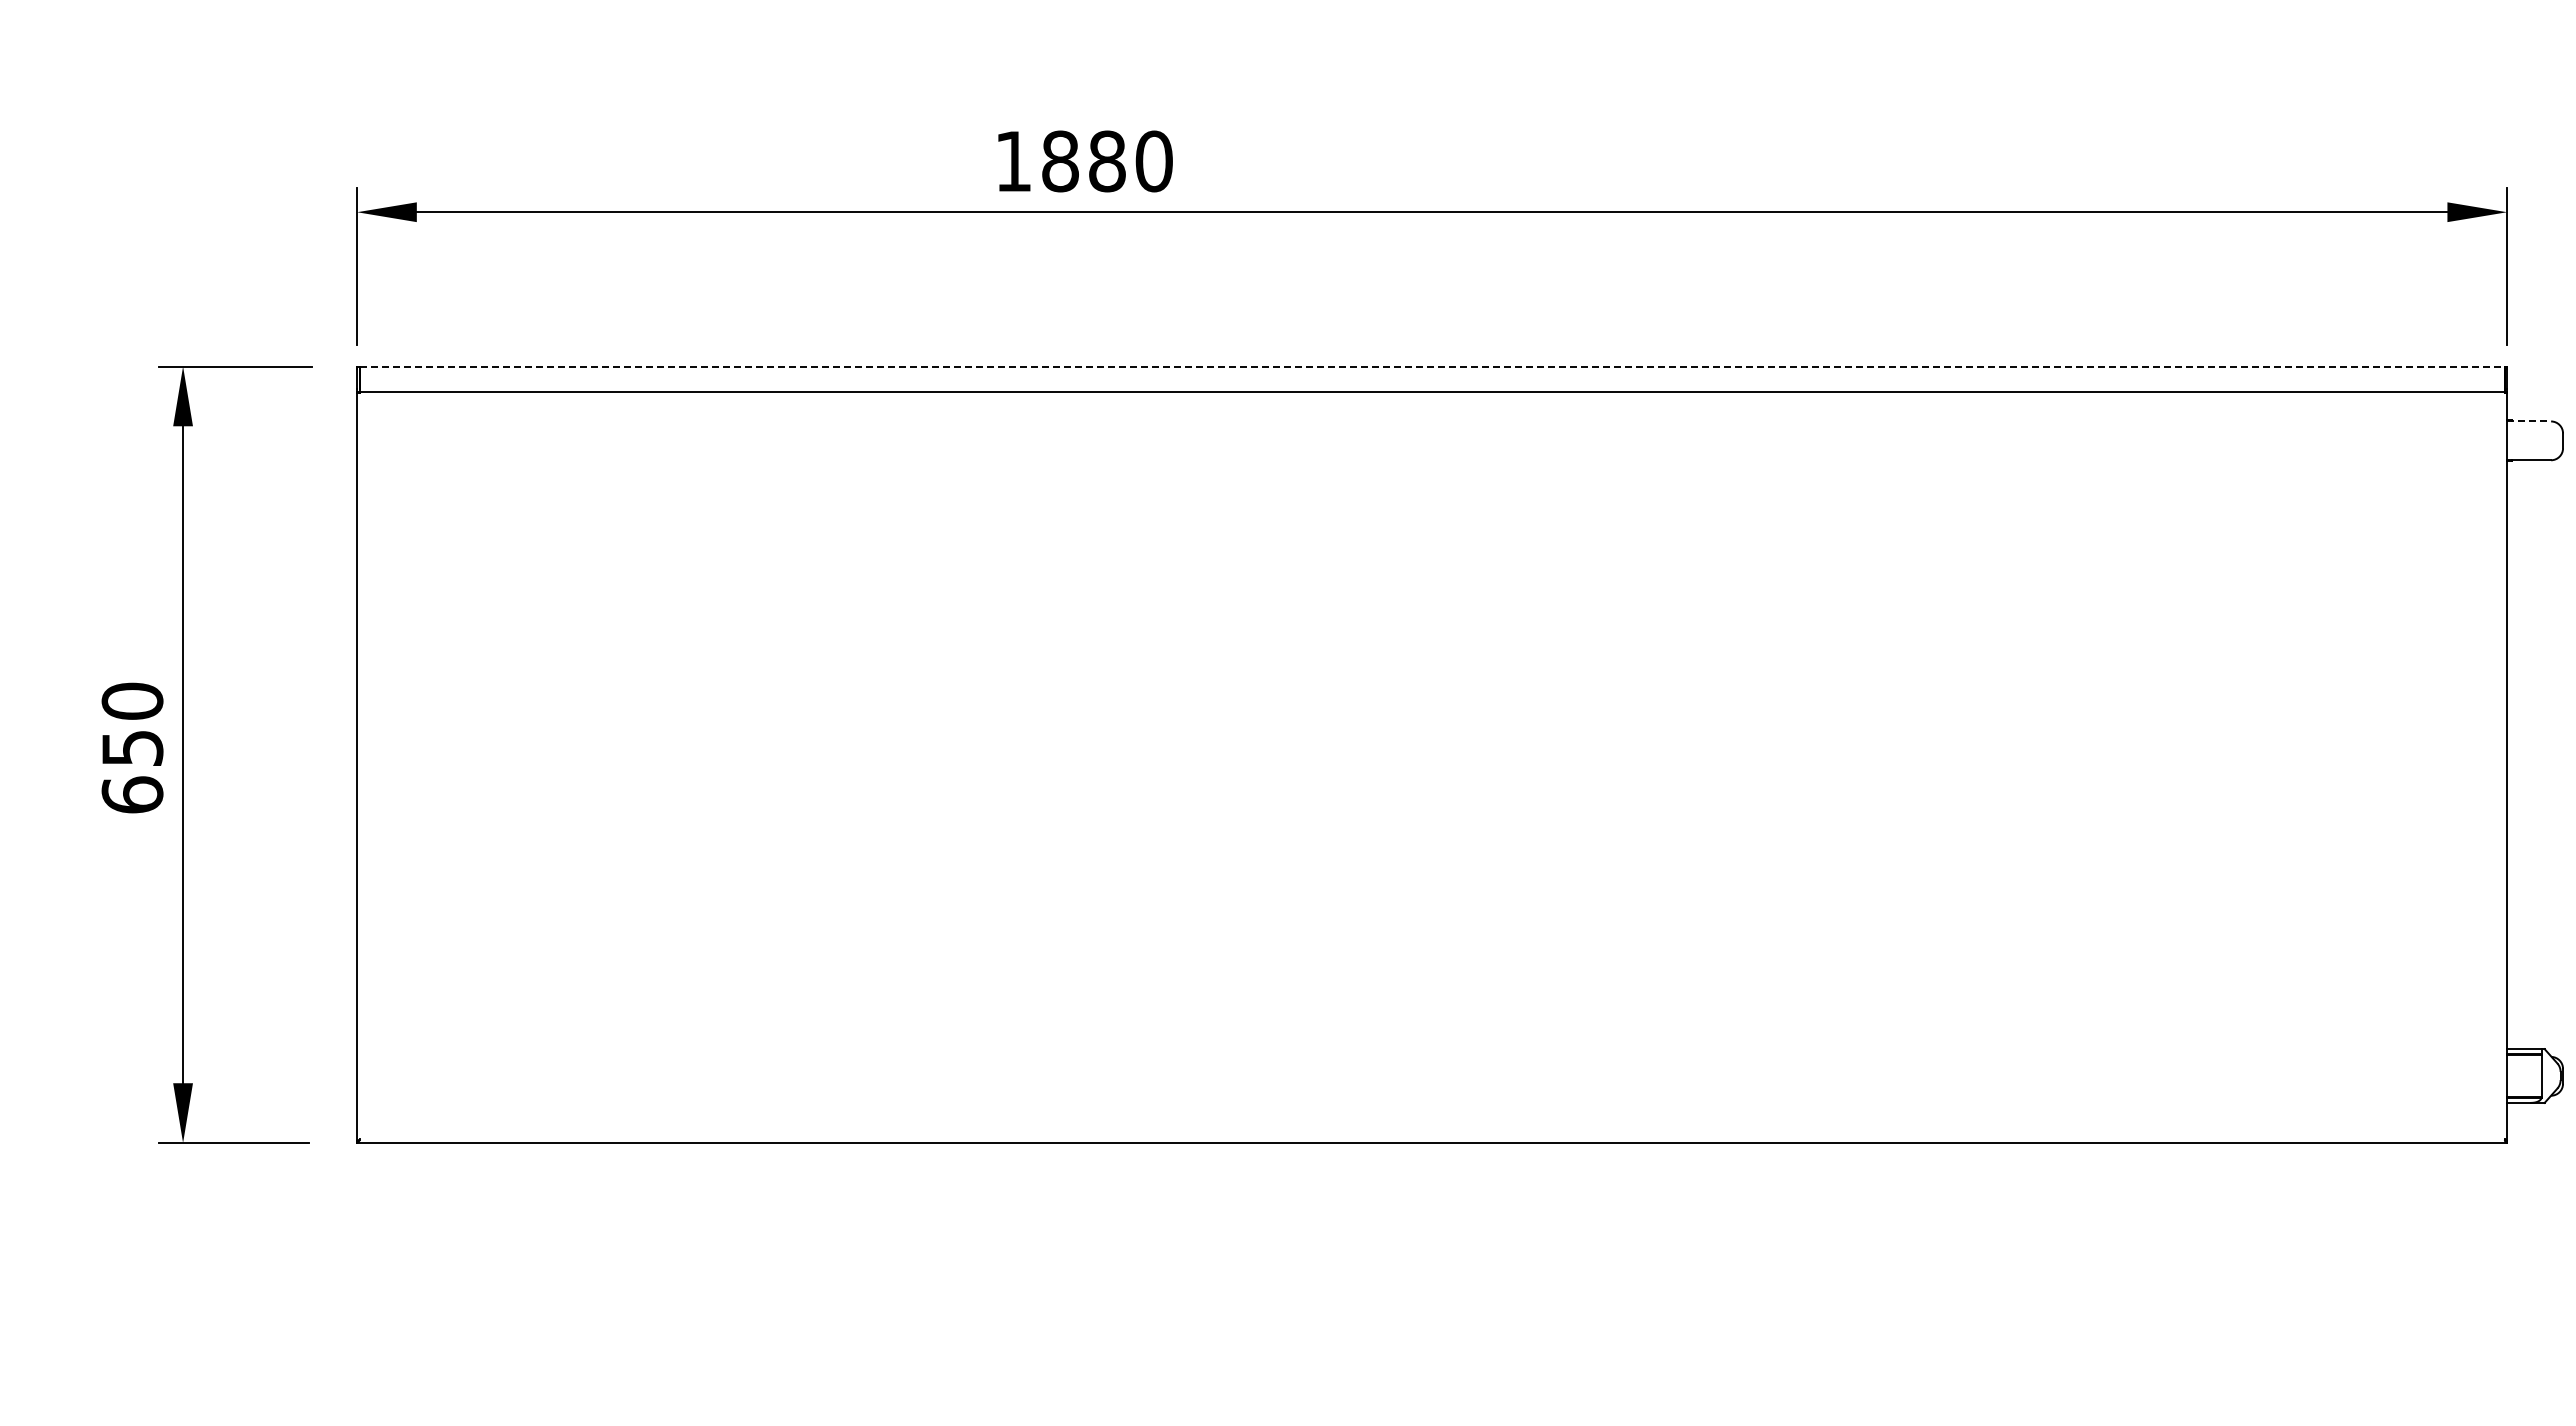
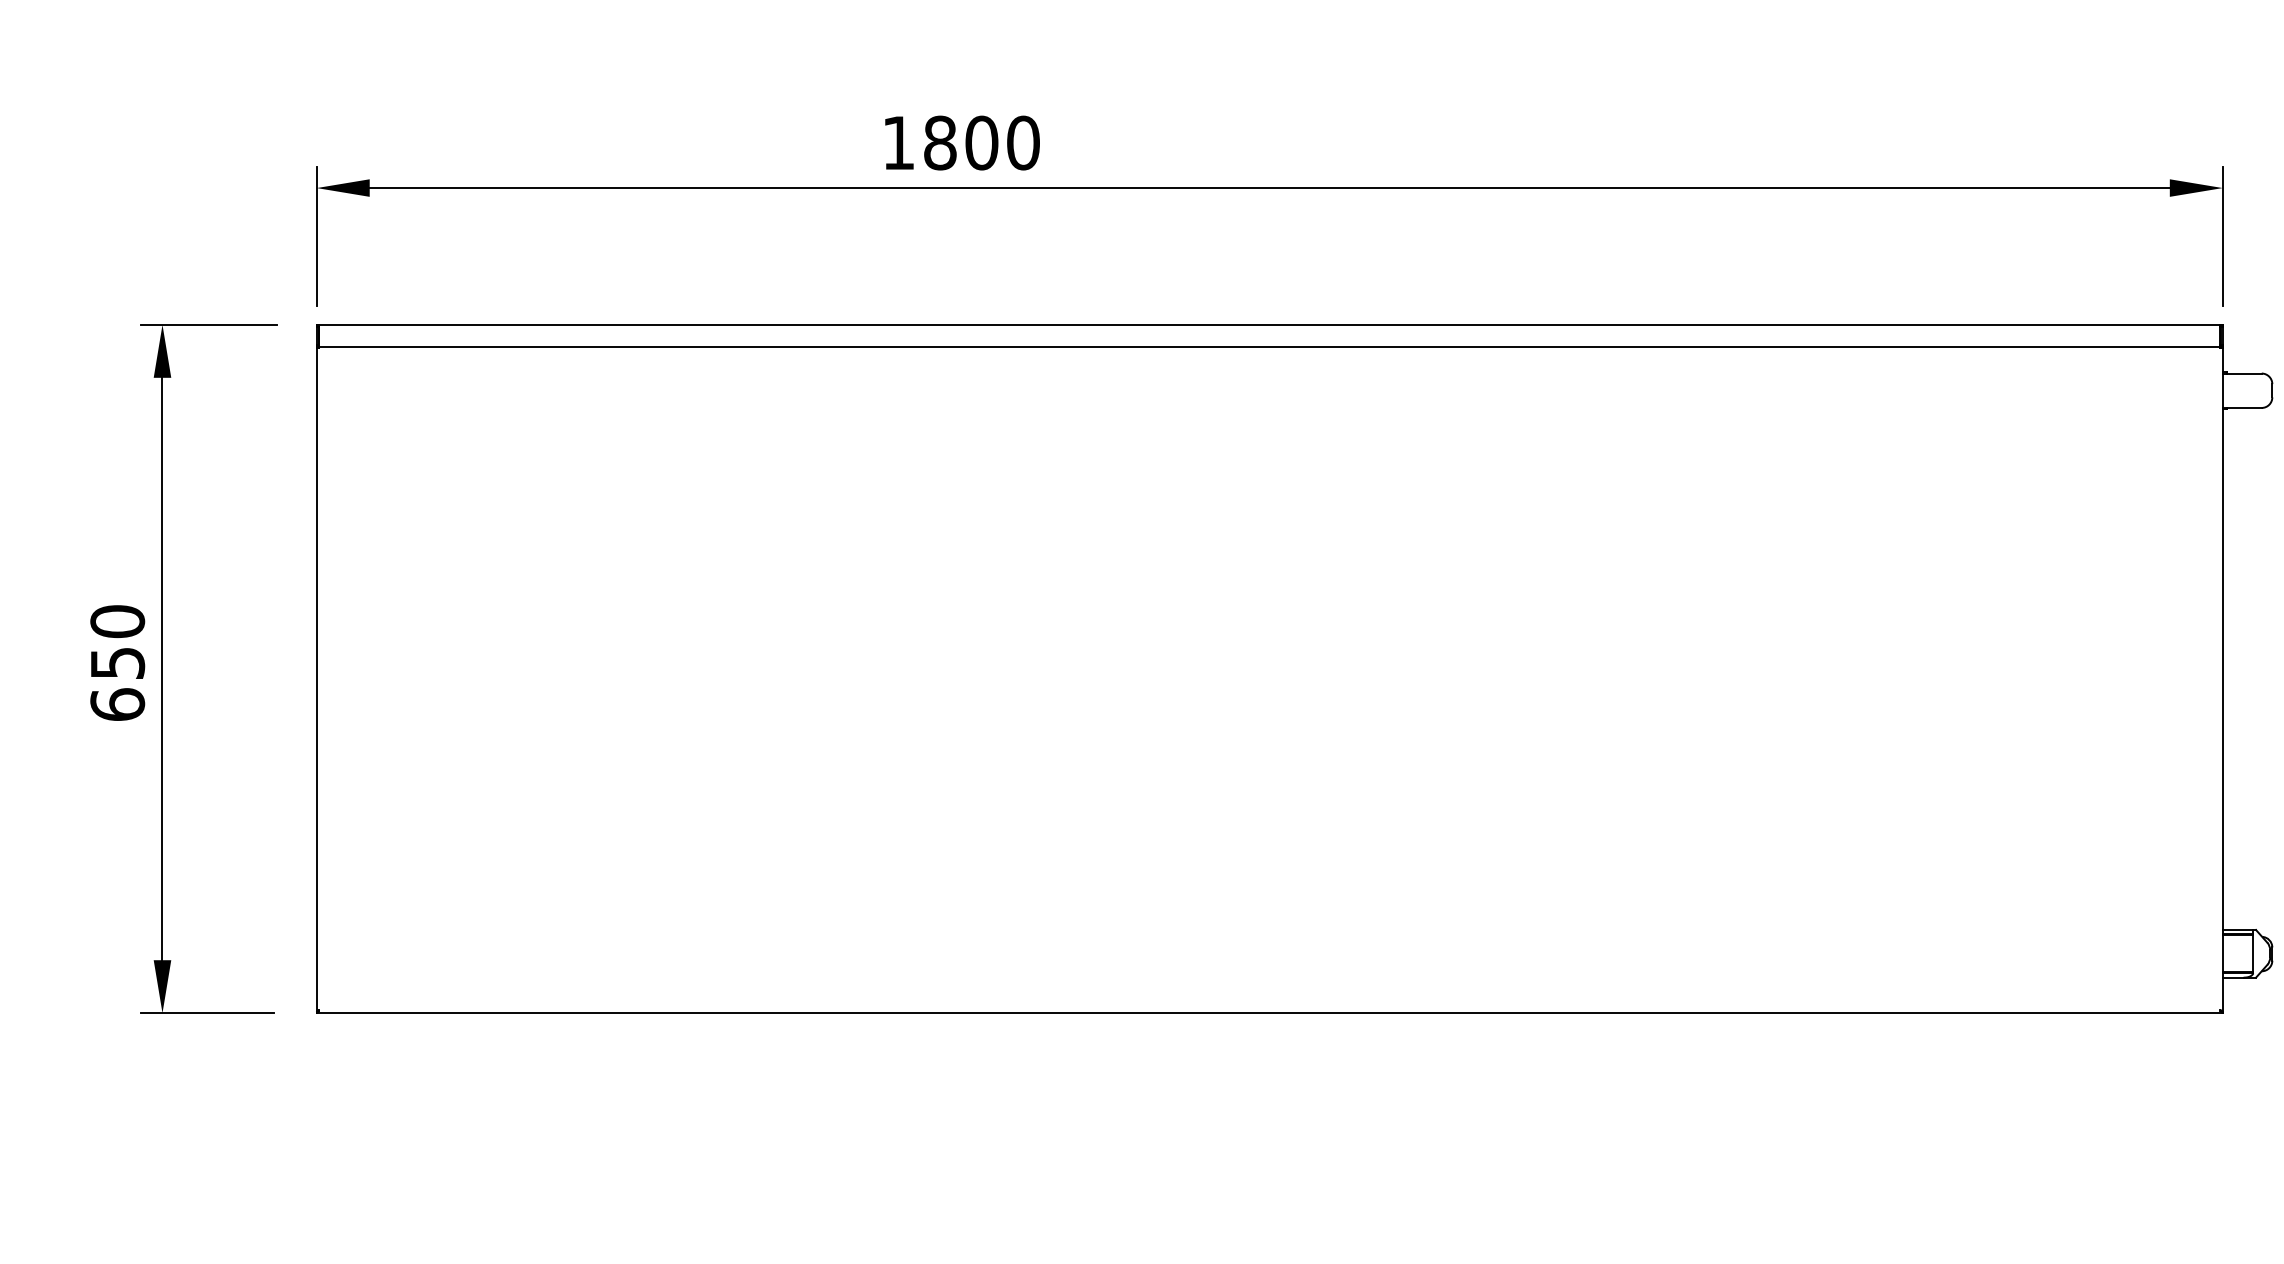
text: (1107, 161) -> (981, 143), 1880 -> 1800
line: (1432, 366) -> (1270, 324), dashed -> solid
line: (2529, 421) -> (2242, 373), dashed -> solid

